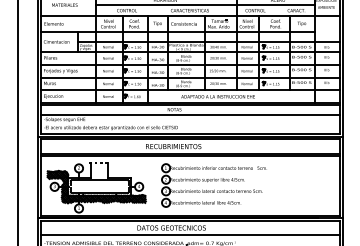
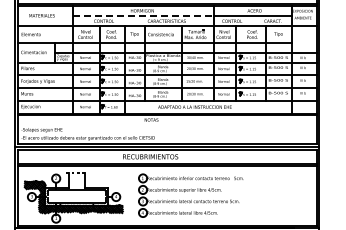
line: (166, 5) -> (143, 16), solid -> dashed
line: (190, 114) -> (167, 124), removed

